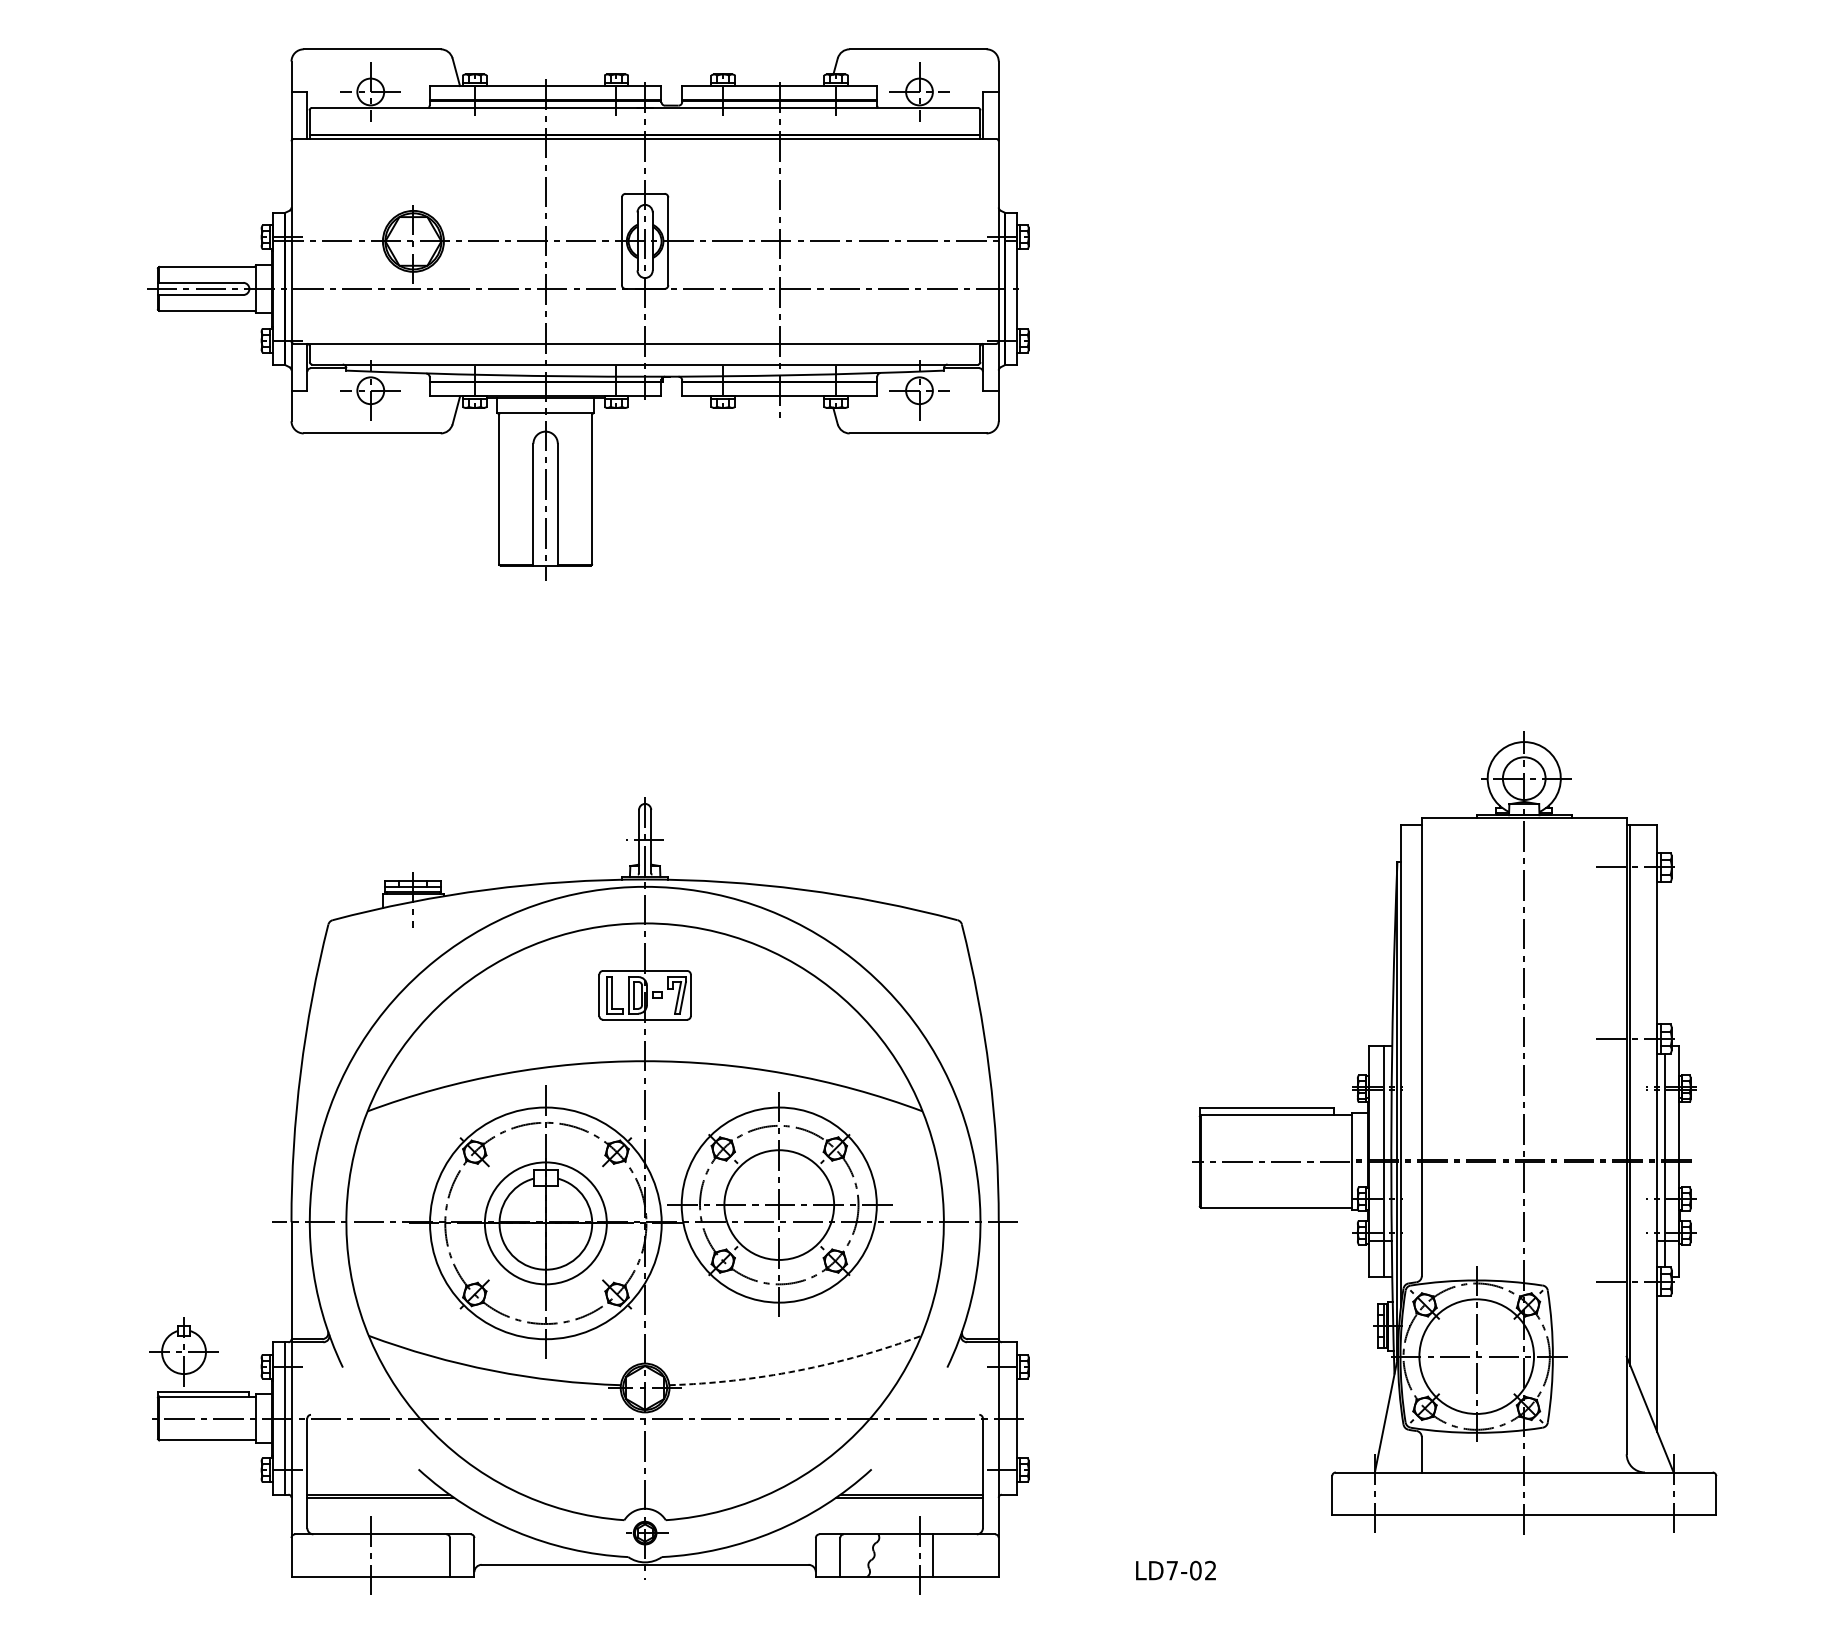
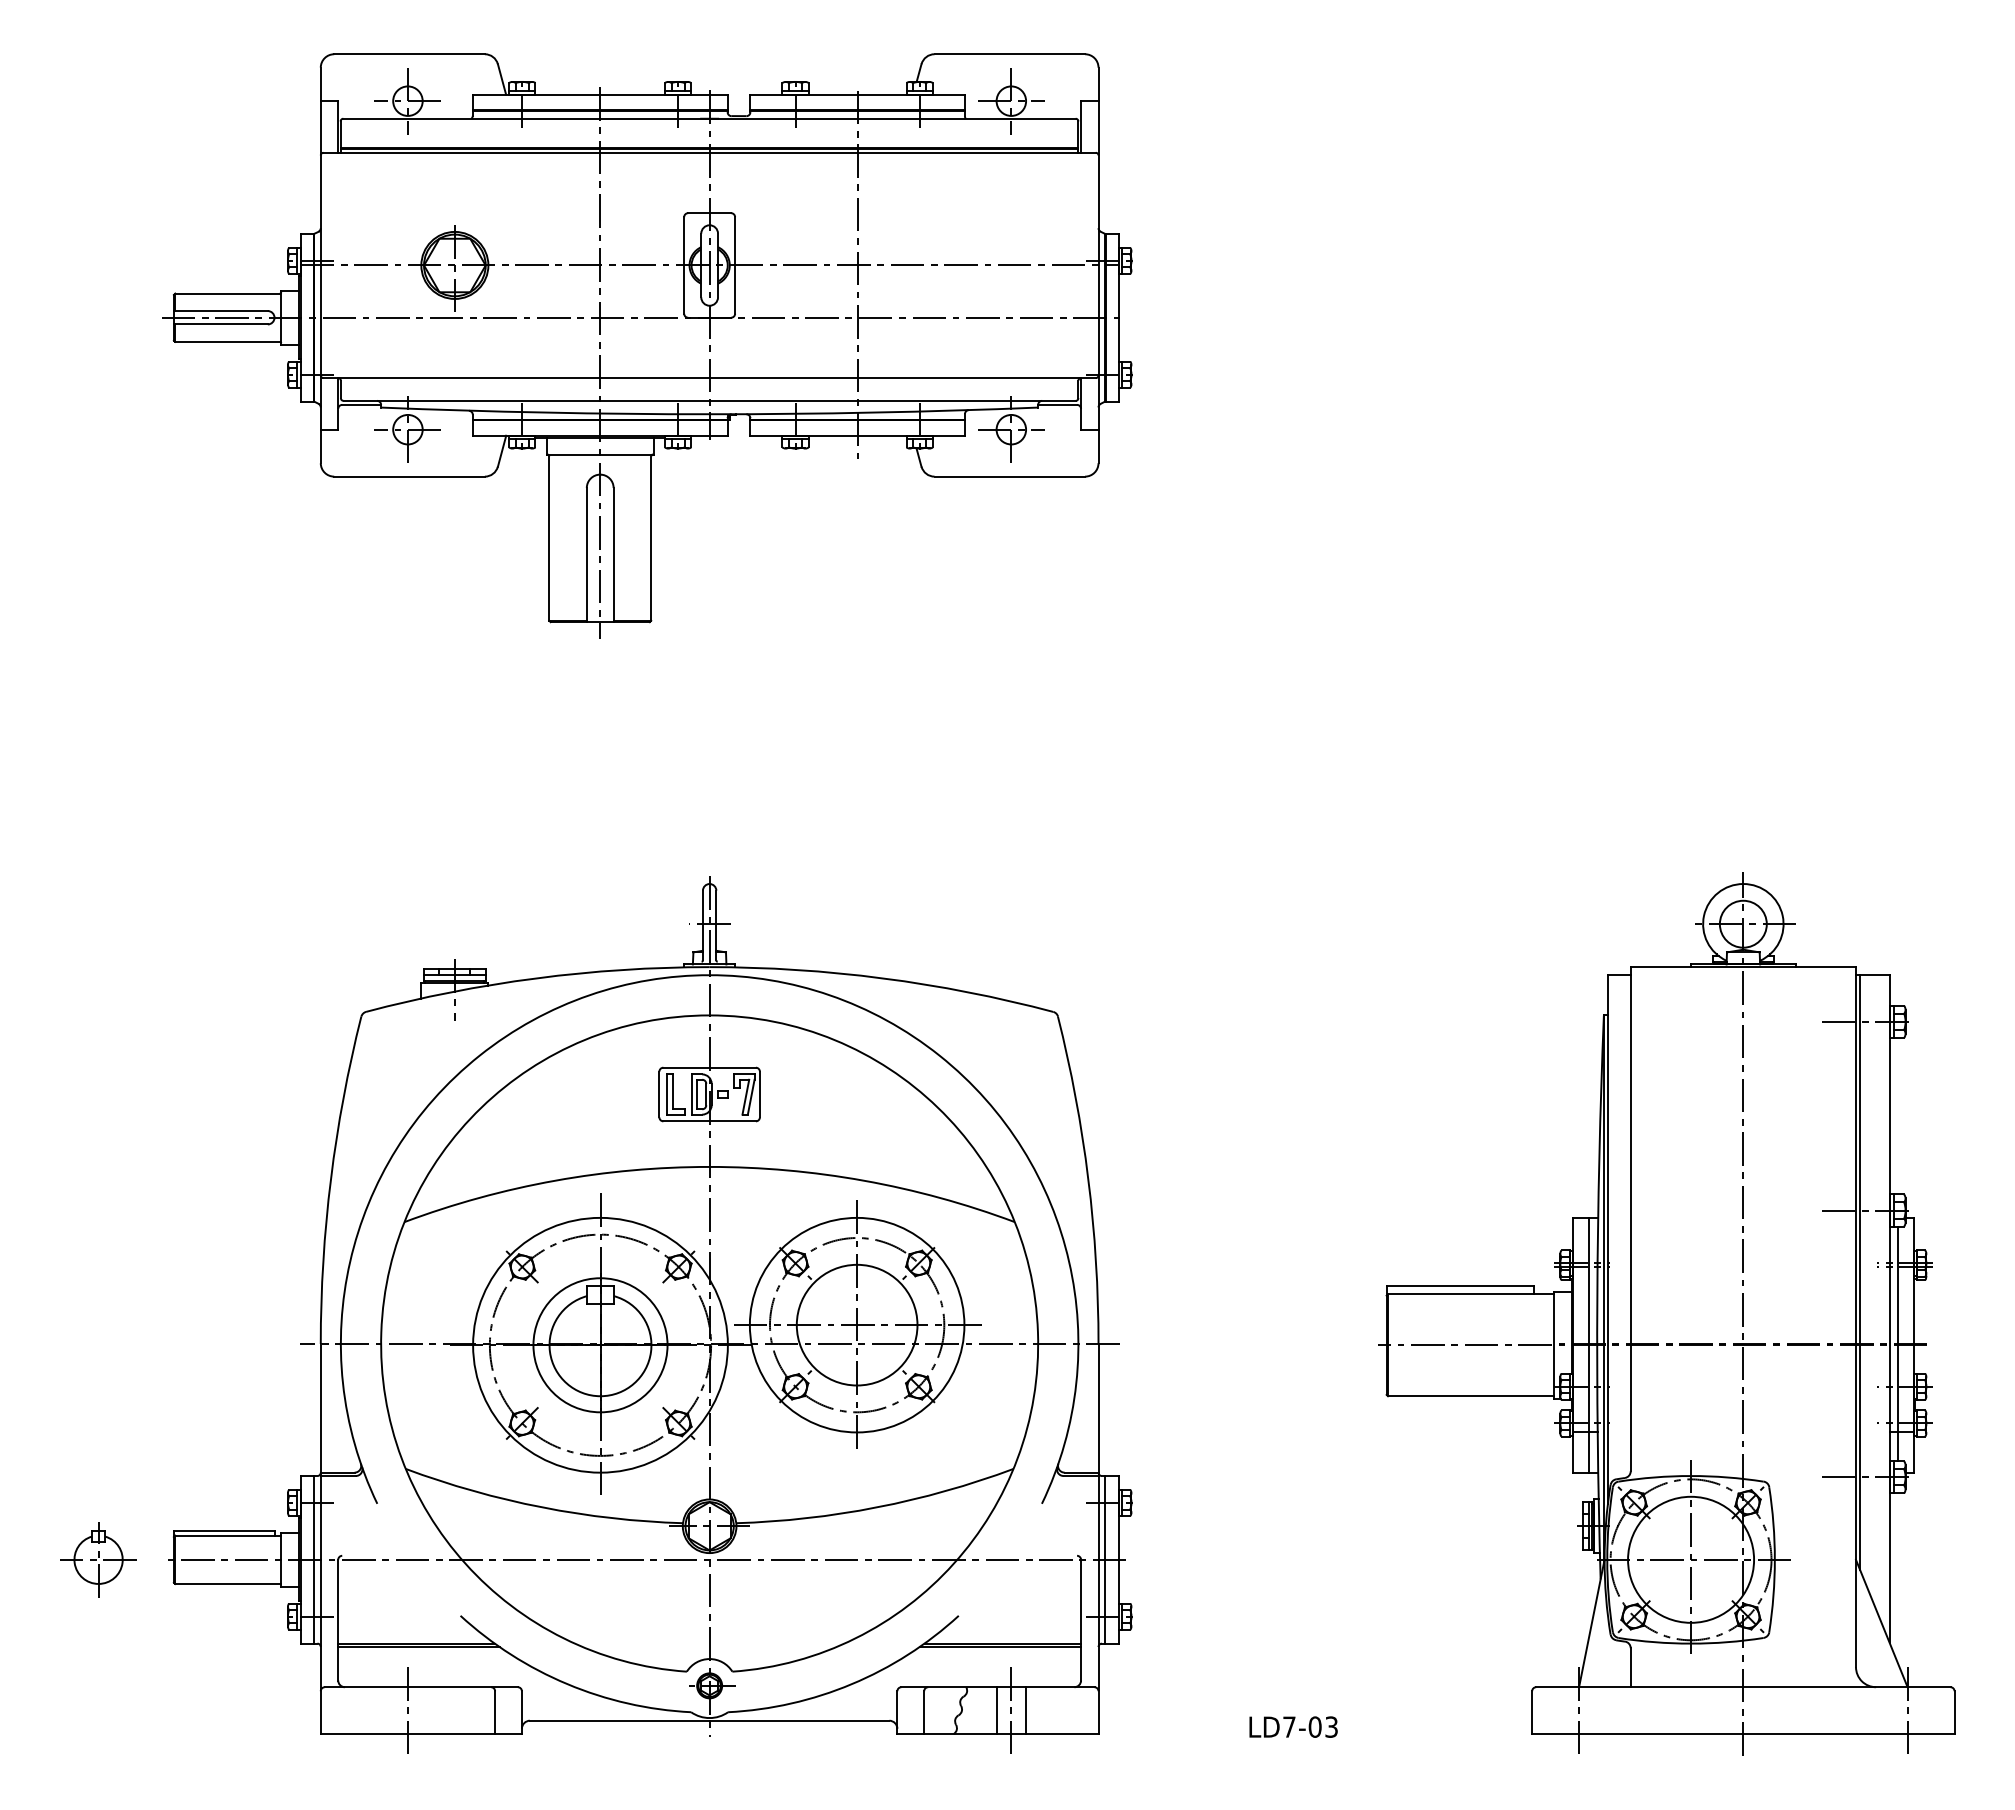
part: (1454, 1132) -> (1666, 1313), moved
part: (183, 1351) -> (98, 1559), moved
arc: (797, 1370) -> (877, 1507), dashed -> solid
line: (1005, 1418) -> (1105, 1559), added
line: (905, 1555) -> (996, 1710), added
text: (1210, 1570) -> (1331, 1726), LD7-02 -> LD7-03

